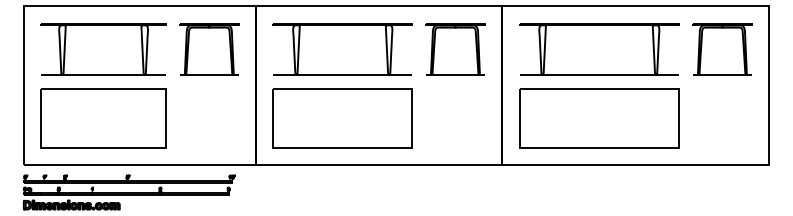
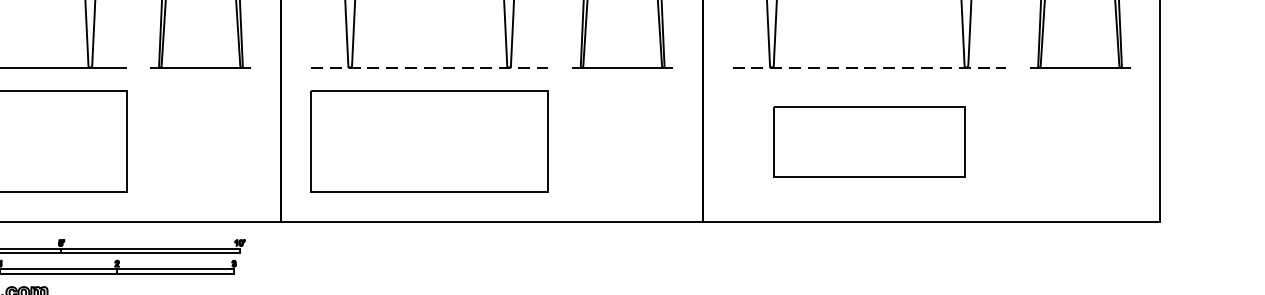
line: (343, 74) -> (430, 67), solid -> dashed
line: (599, 74) -> (869, 67), solid -> dashed
part: (599, 118) -> (869, 142), size x0.7

